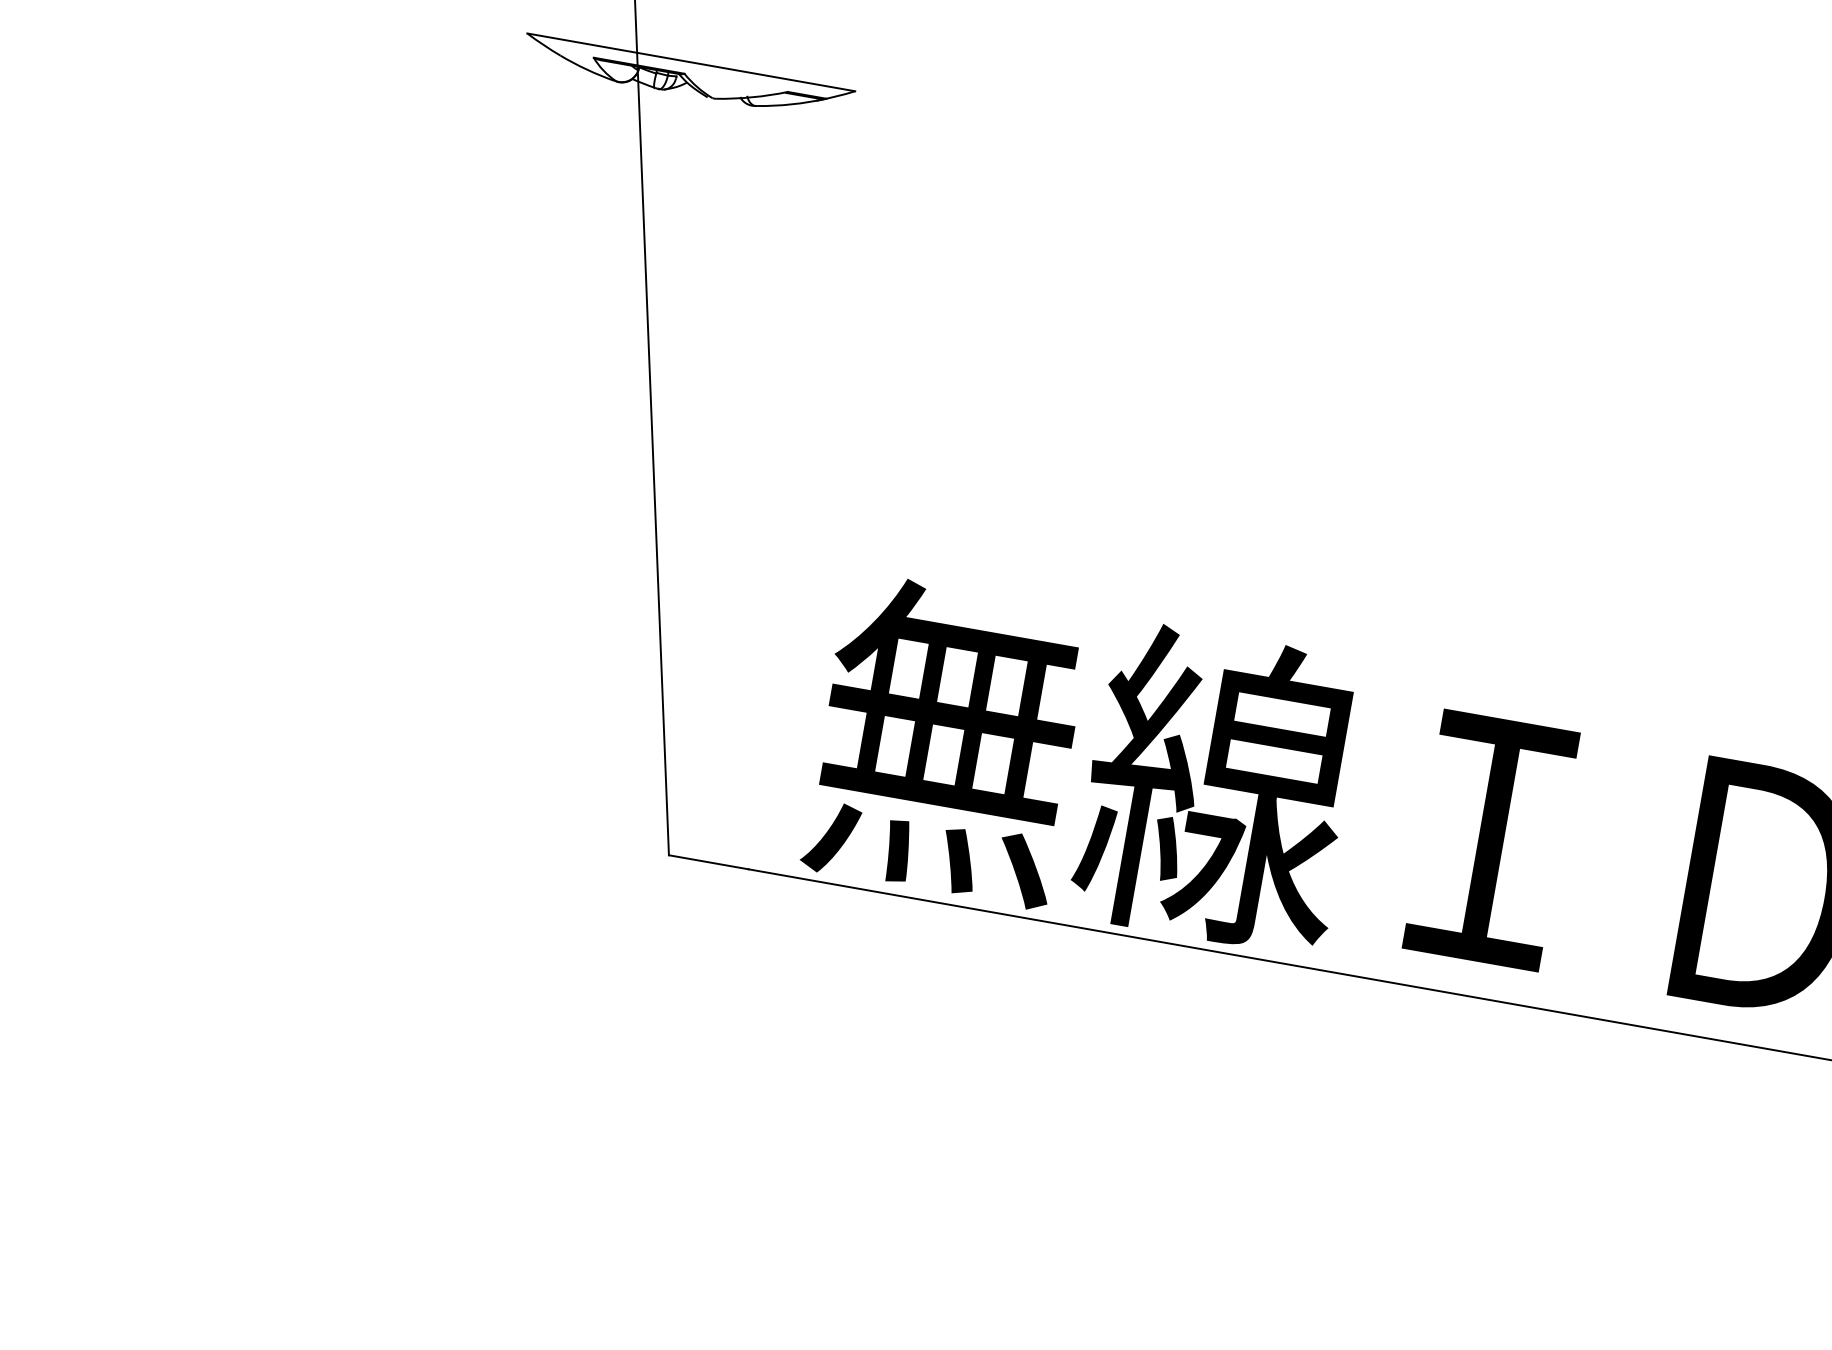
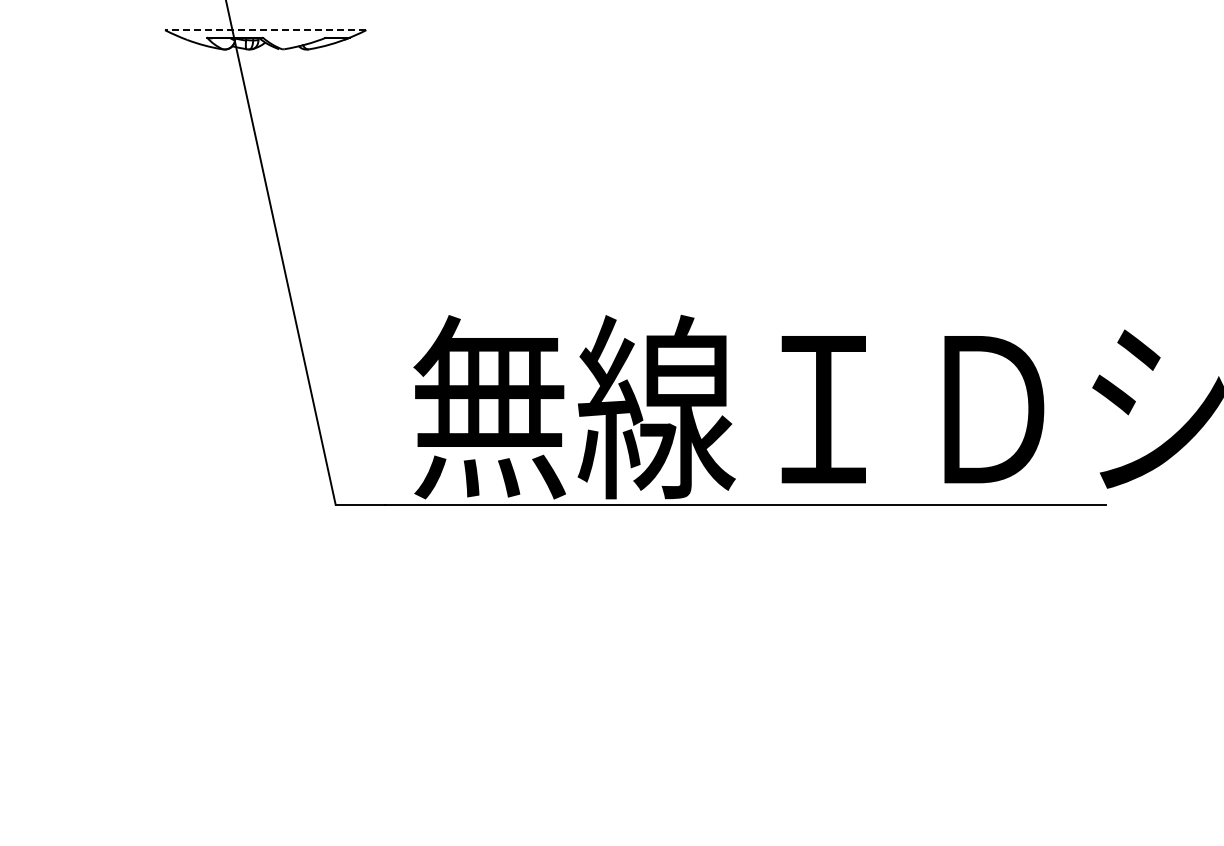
line: (690, 62) -> (265, 30), solid -> dashed

